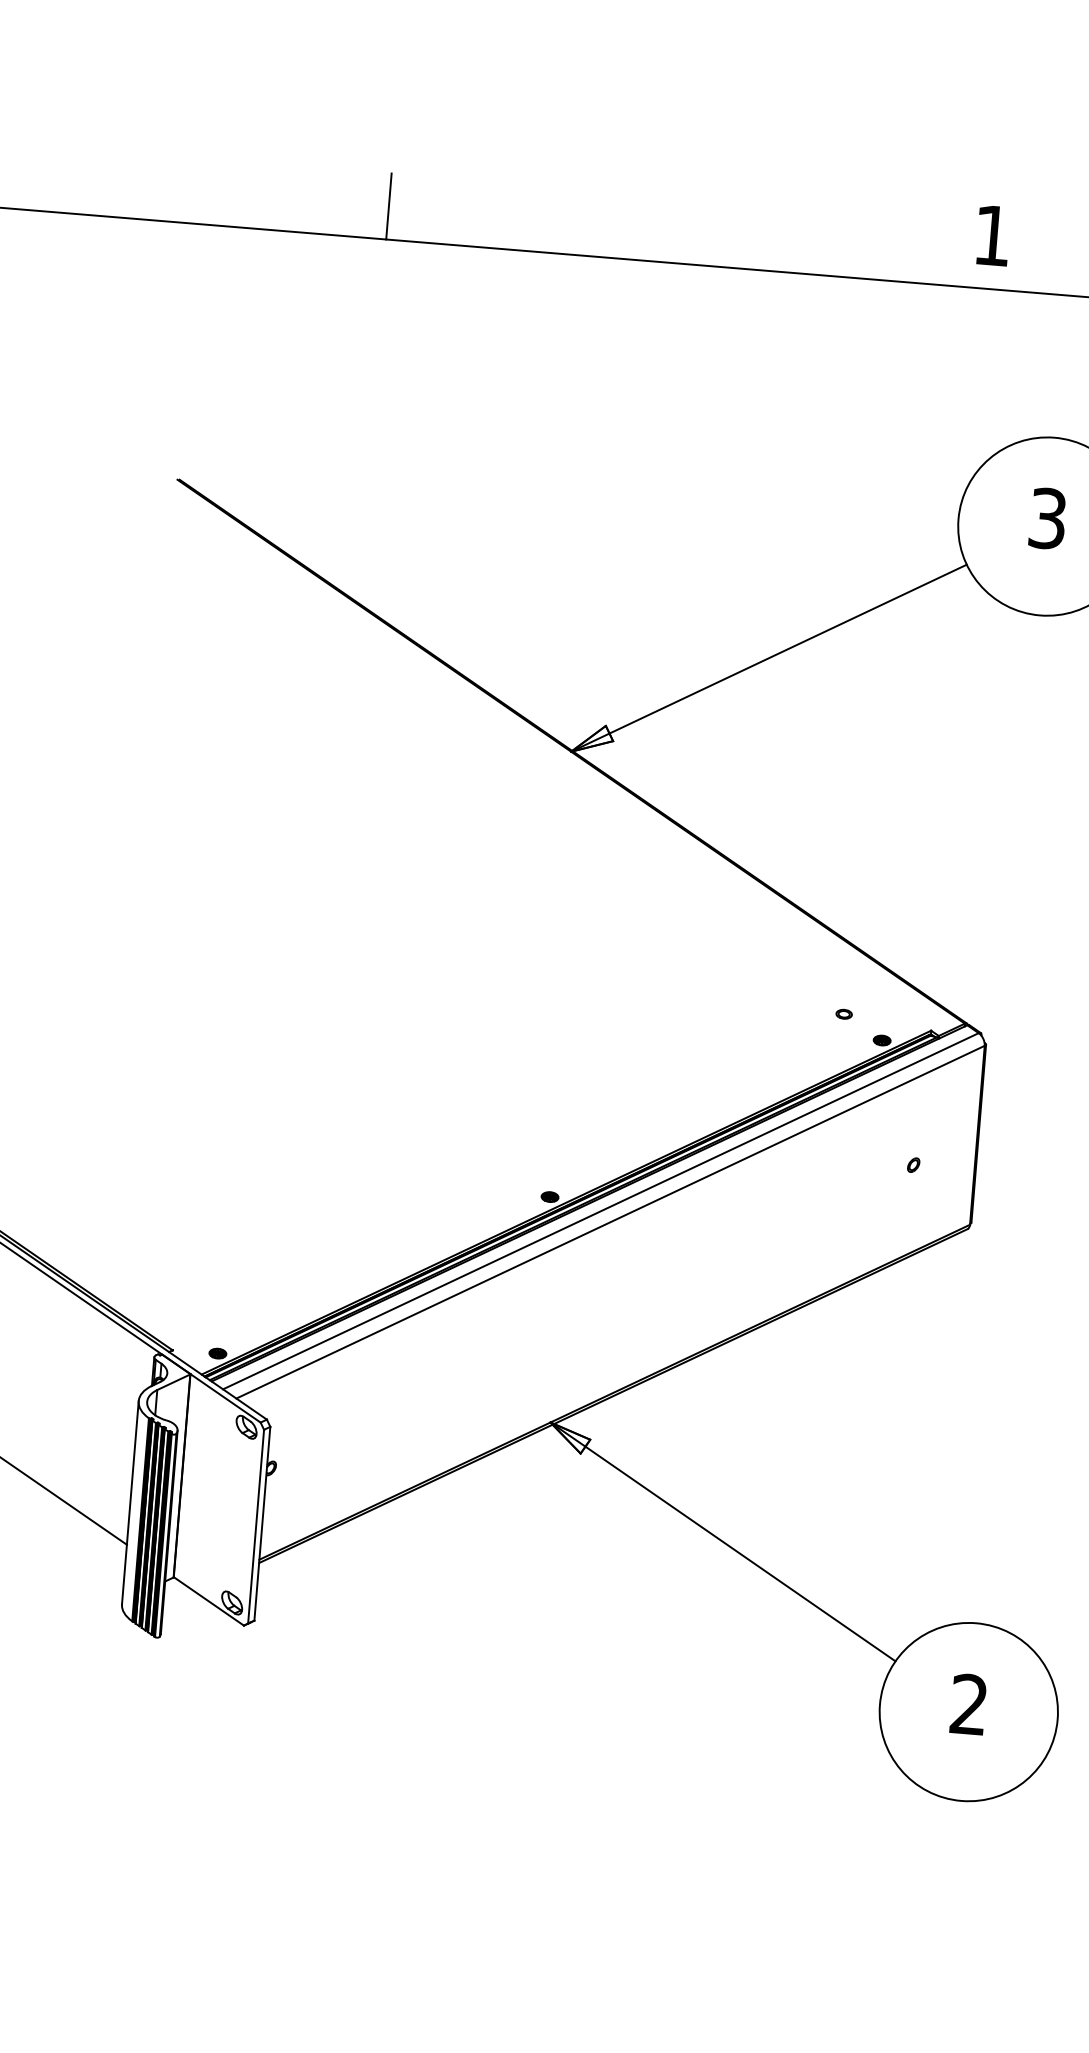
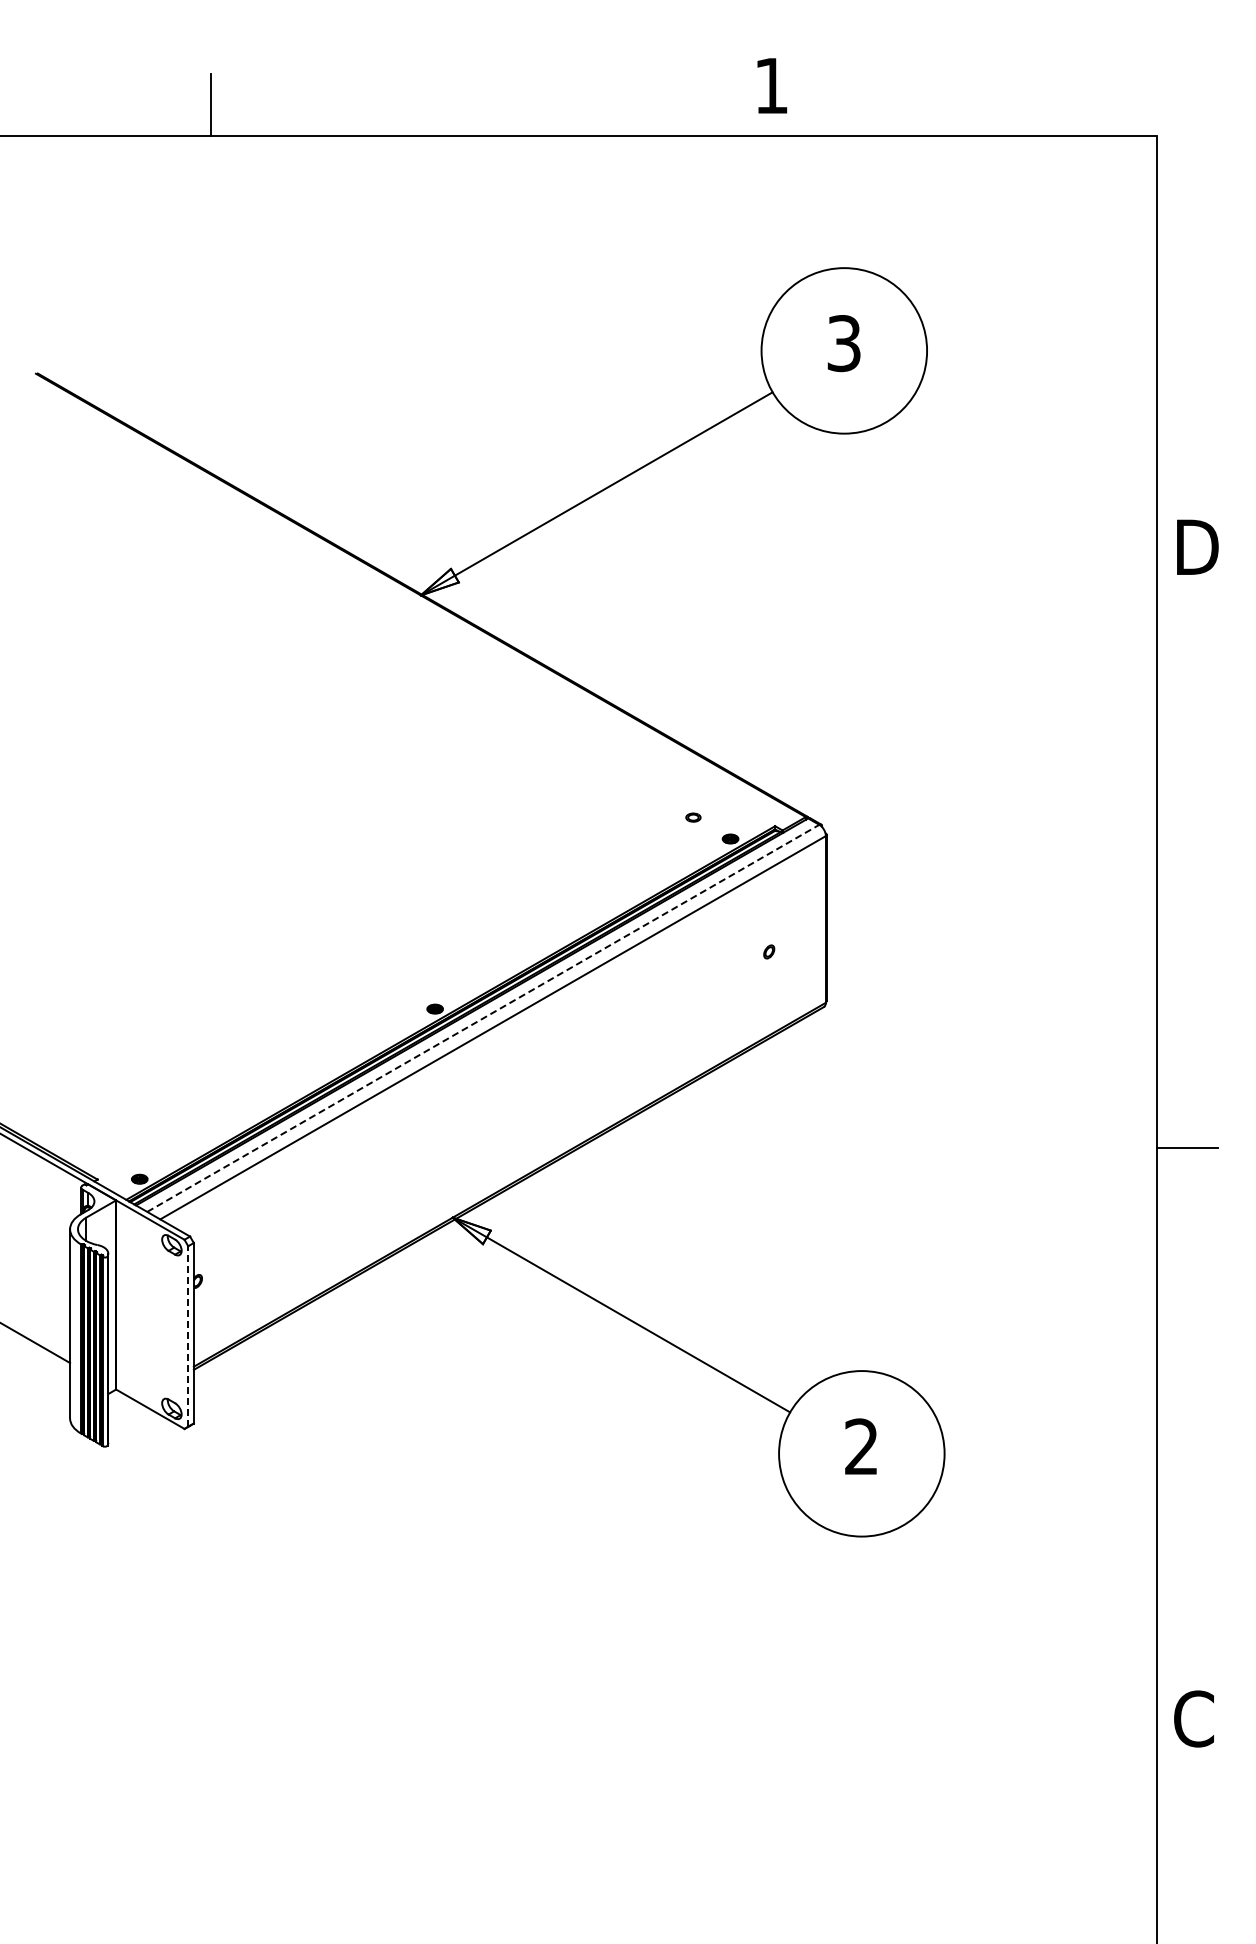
line: (601, 1211) -> (483, 1018), solid -> dashed
line: (256, 1526) -> (188, 1336), solid -> dashed

